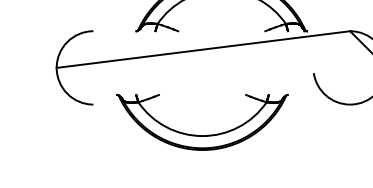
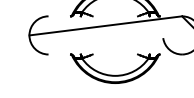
part: (206, 133) -> (117, 74), moved

